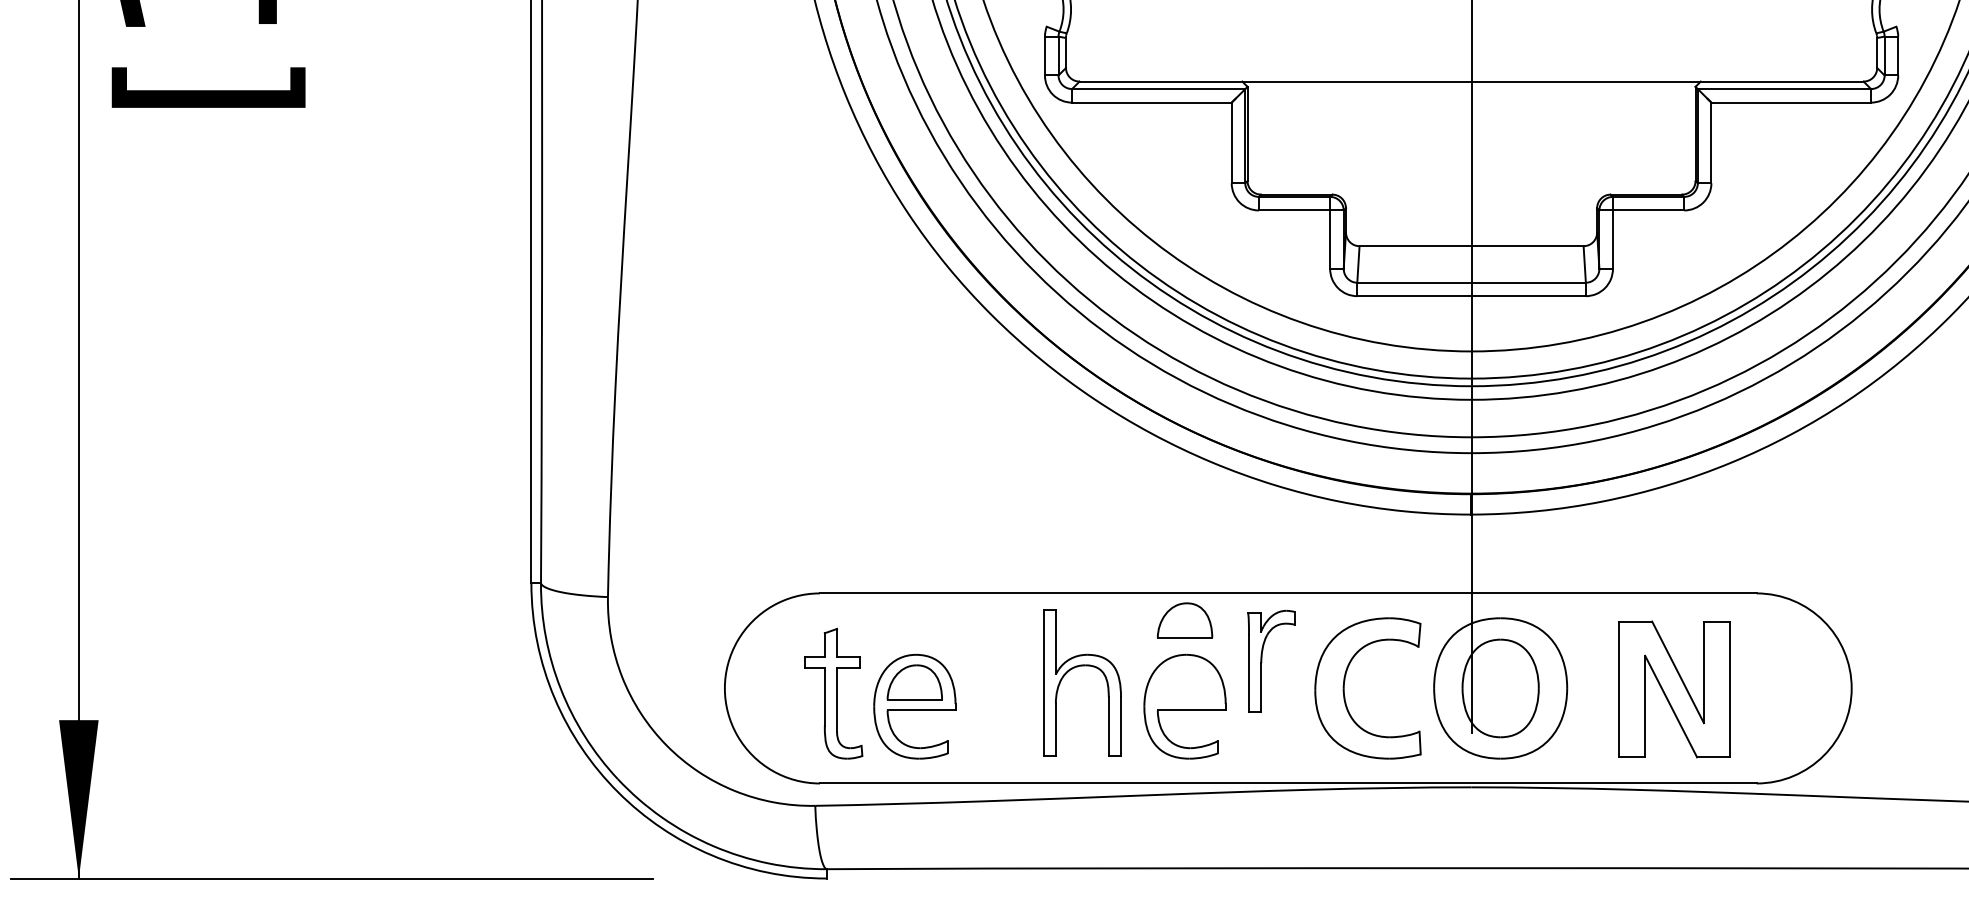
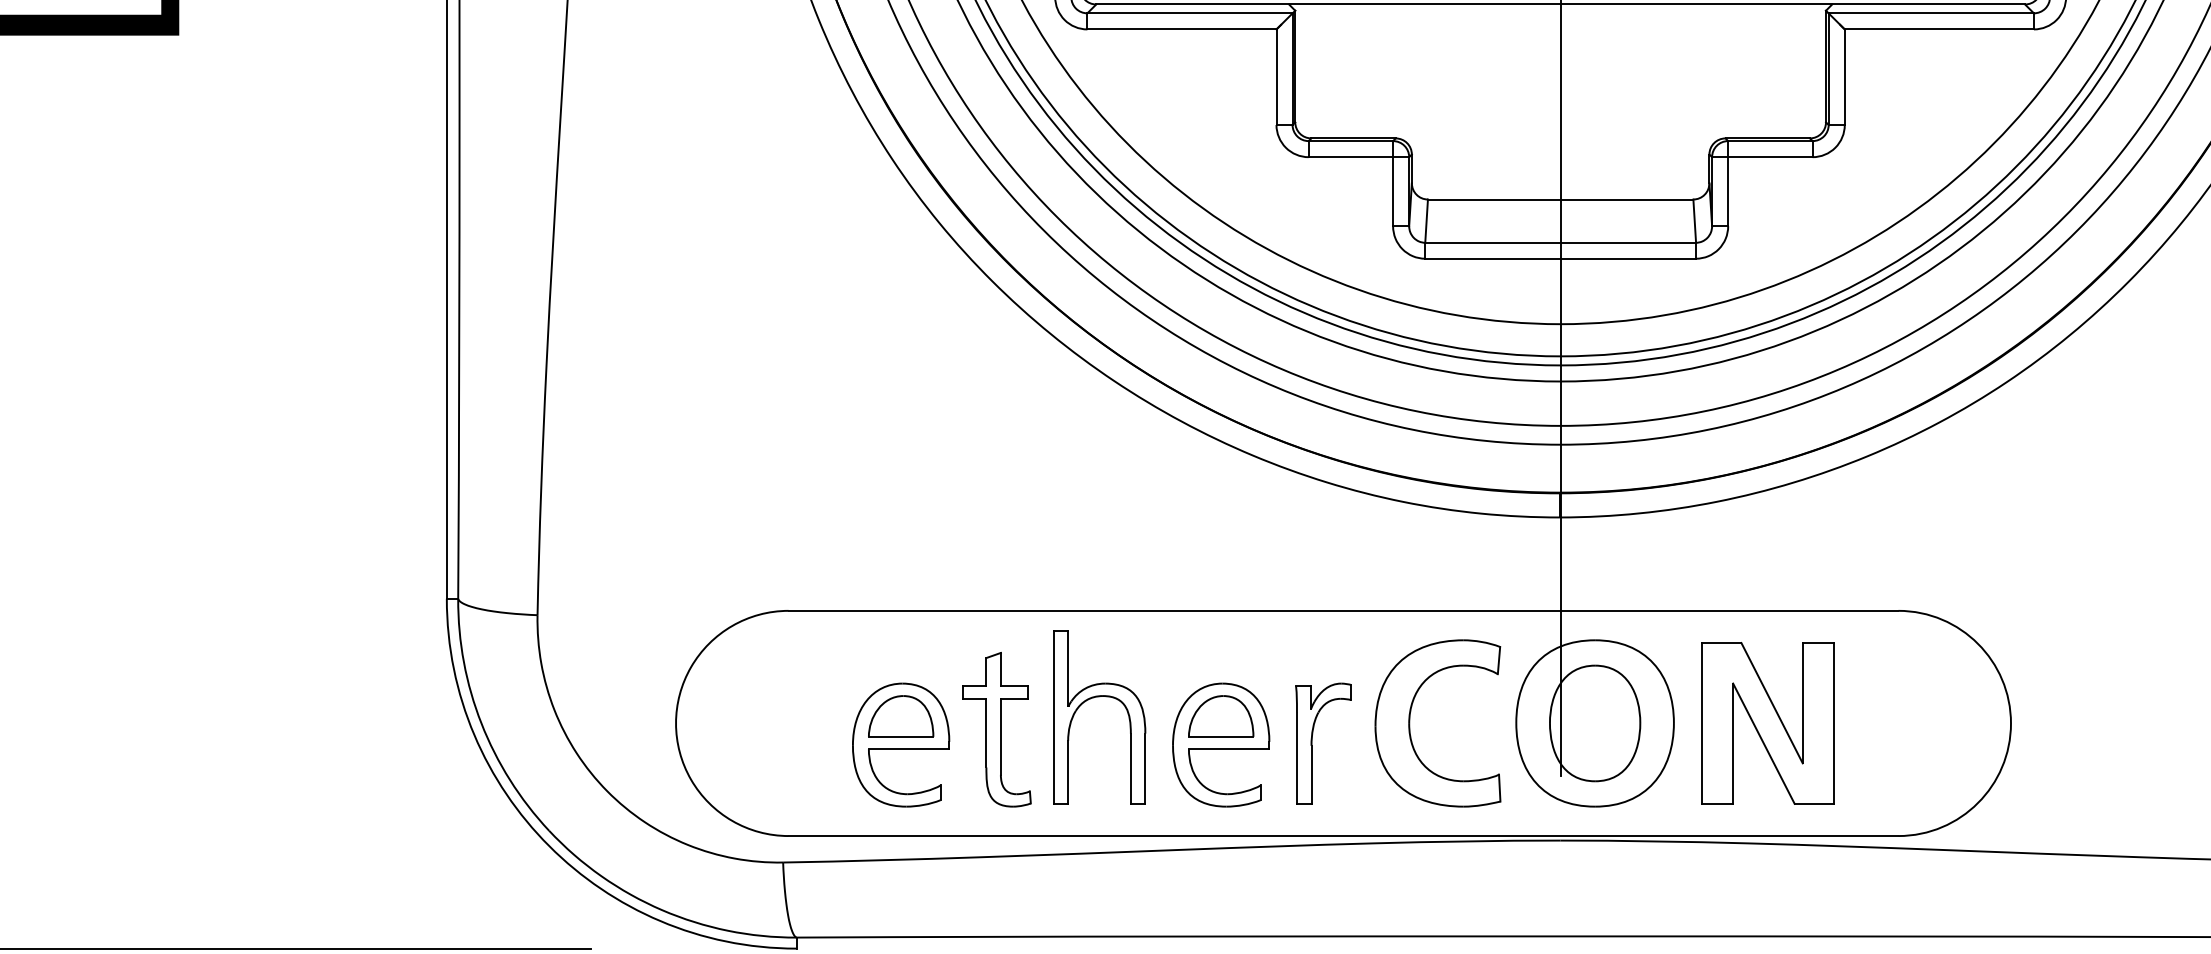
part: (1185, 620) -> (1221, 716), moved
part: (1262, 661) -> (1312, 743), moved
part: (1674, 689) -> (1767, 723), moved
part: (833, 693) -> (996, 729), moved

